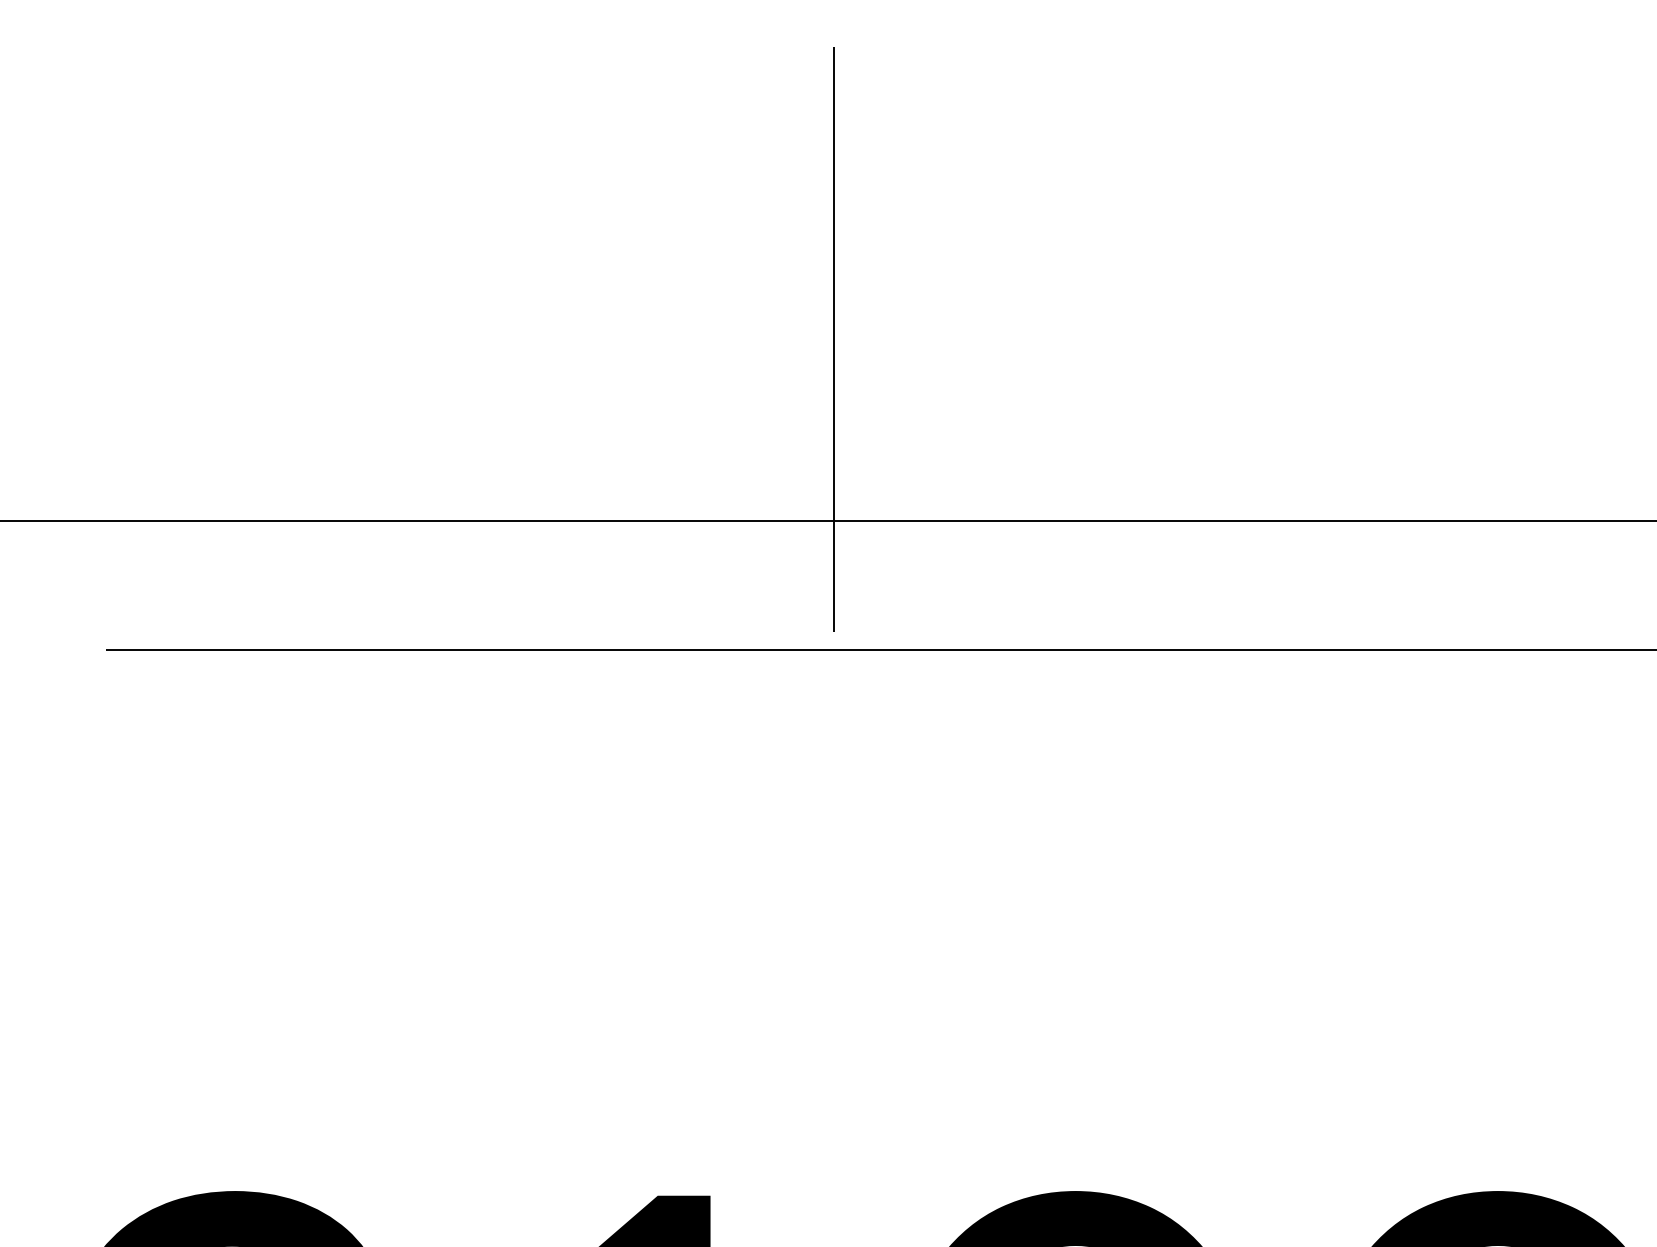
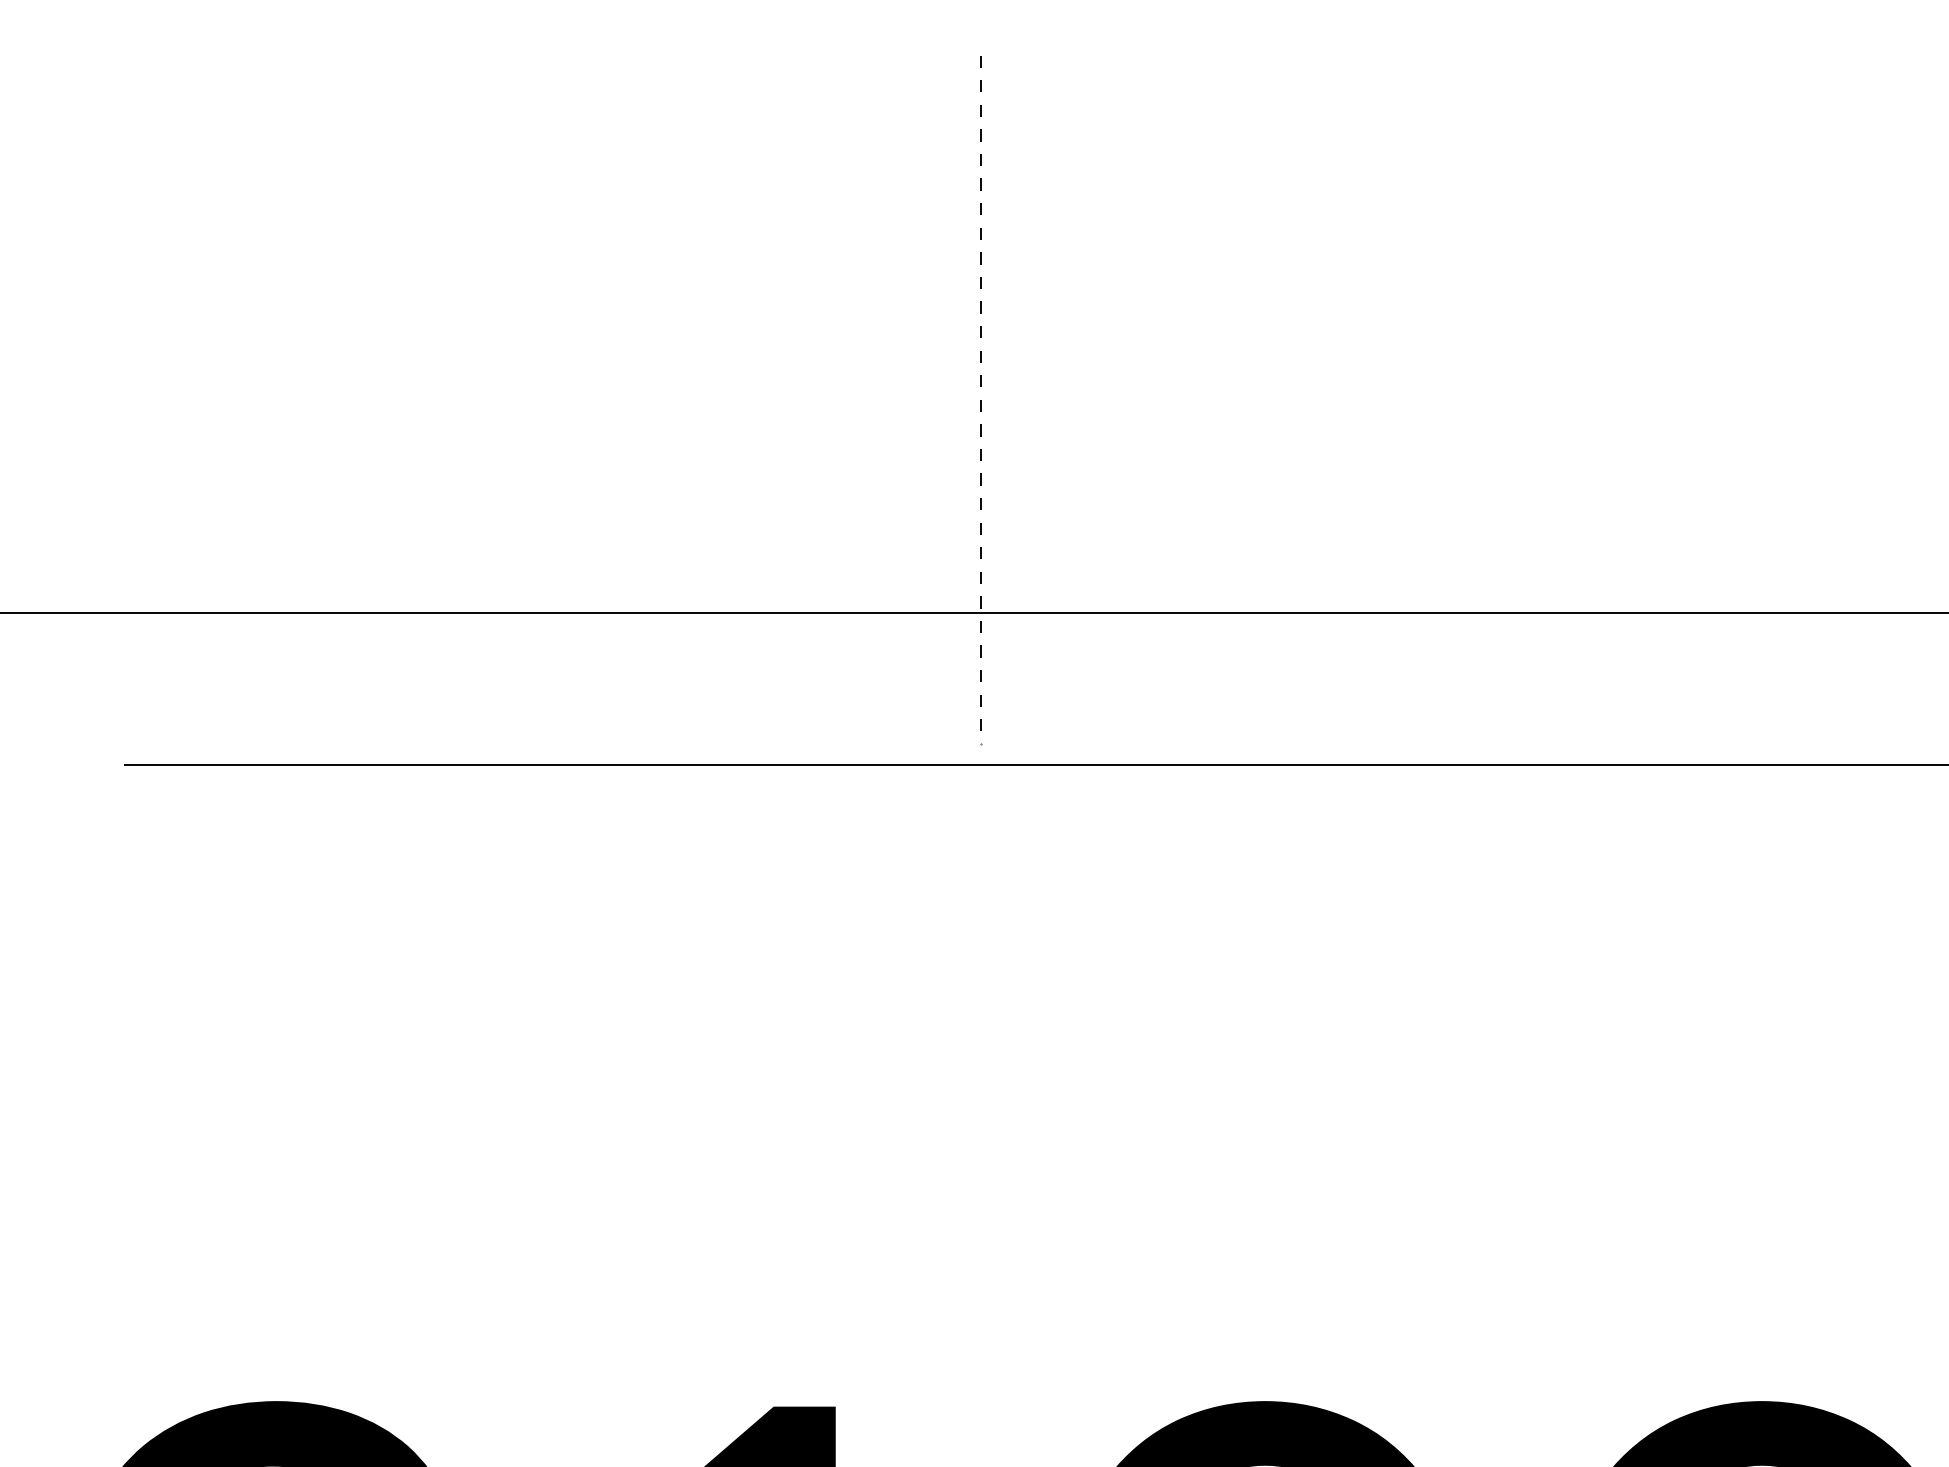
line: (833, 340) -> (980, 400), solid -> dashed

